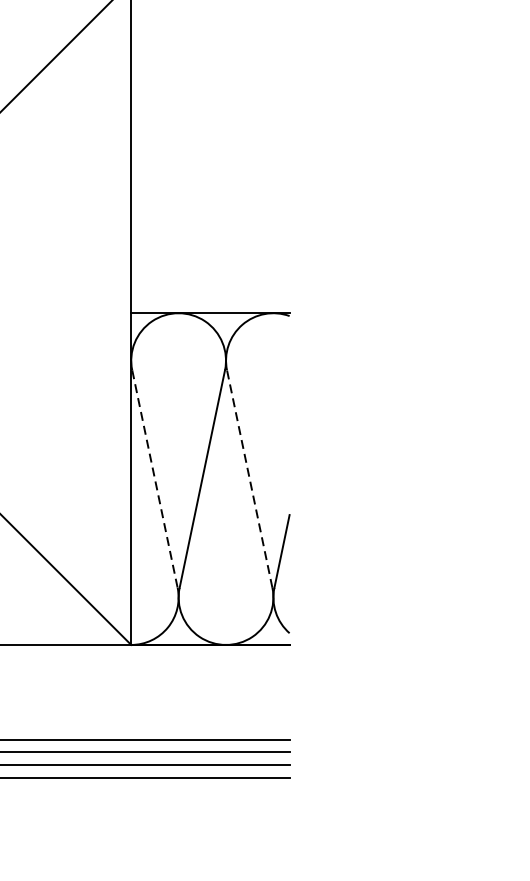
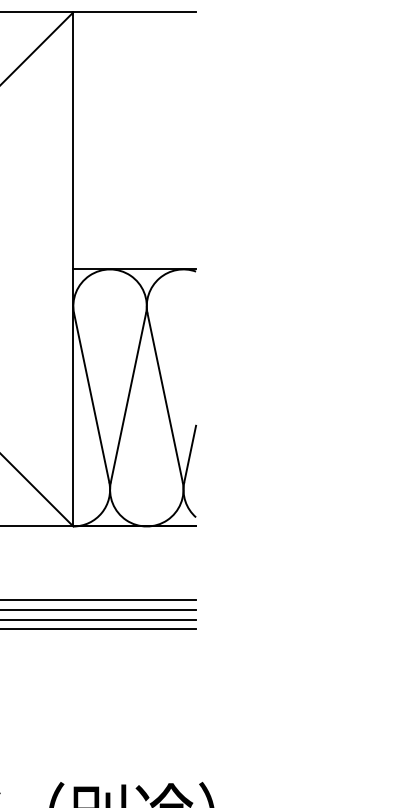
line: (250, 478) -> (165, 397), dashed -> solid
line: (154, 479) -> (91, 398), dashed -> solid

